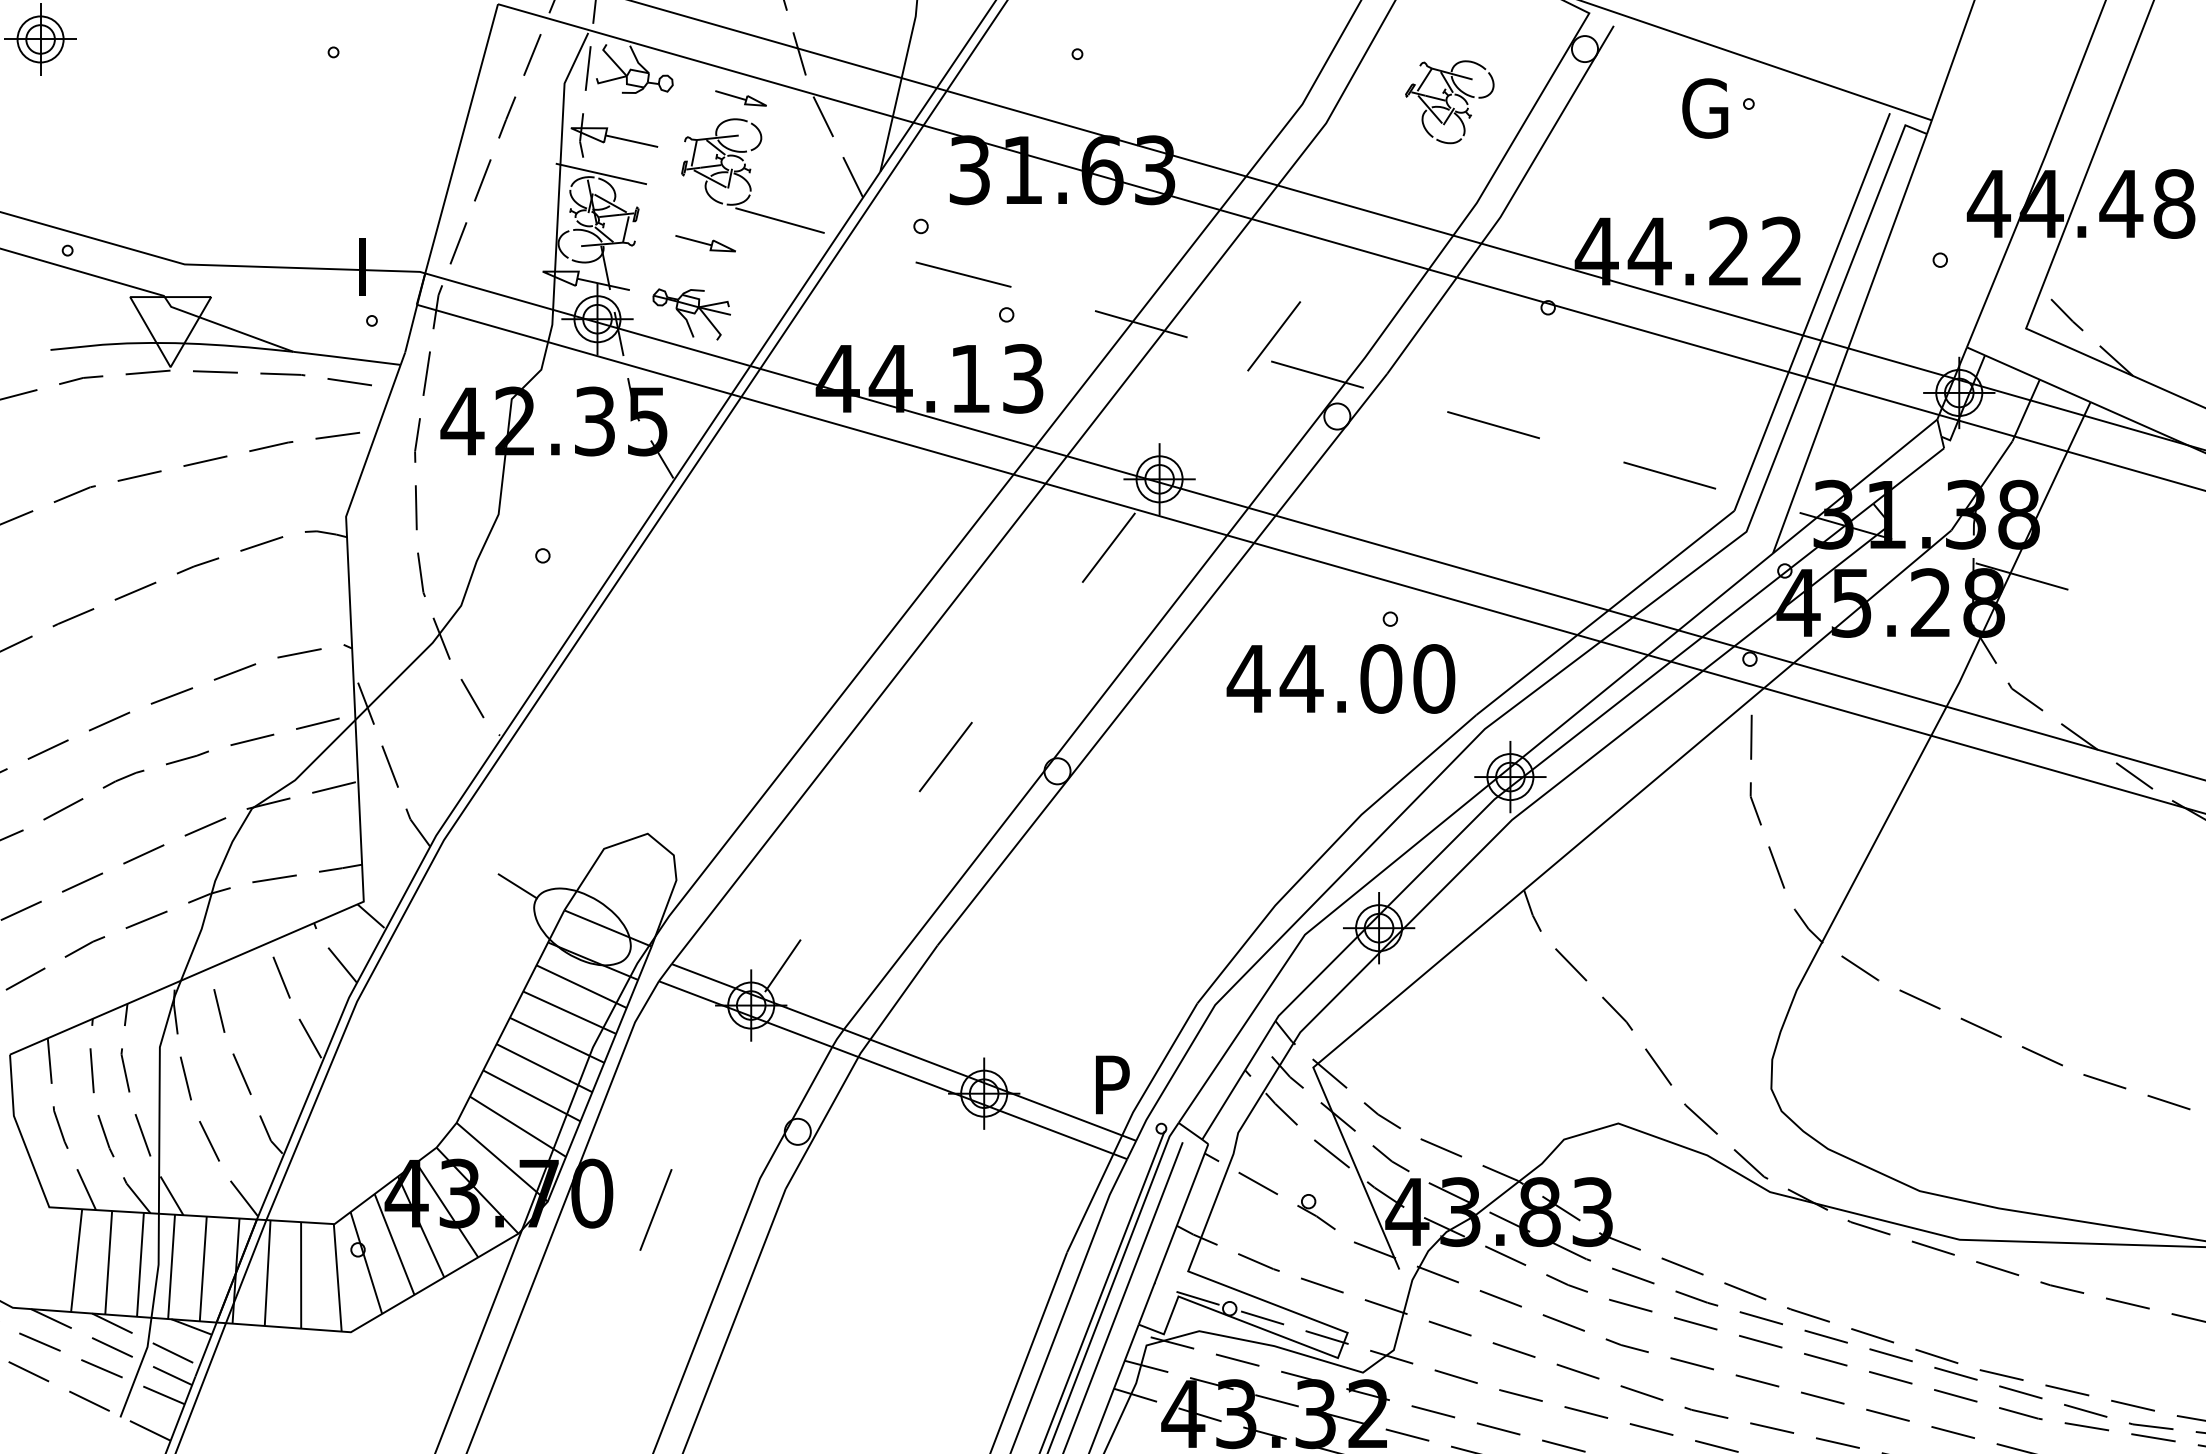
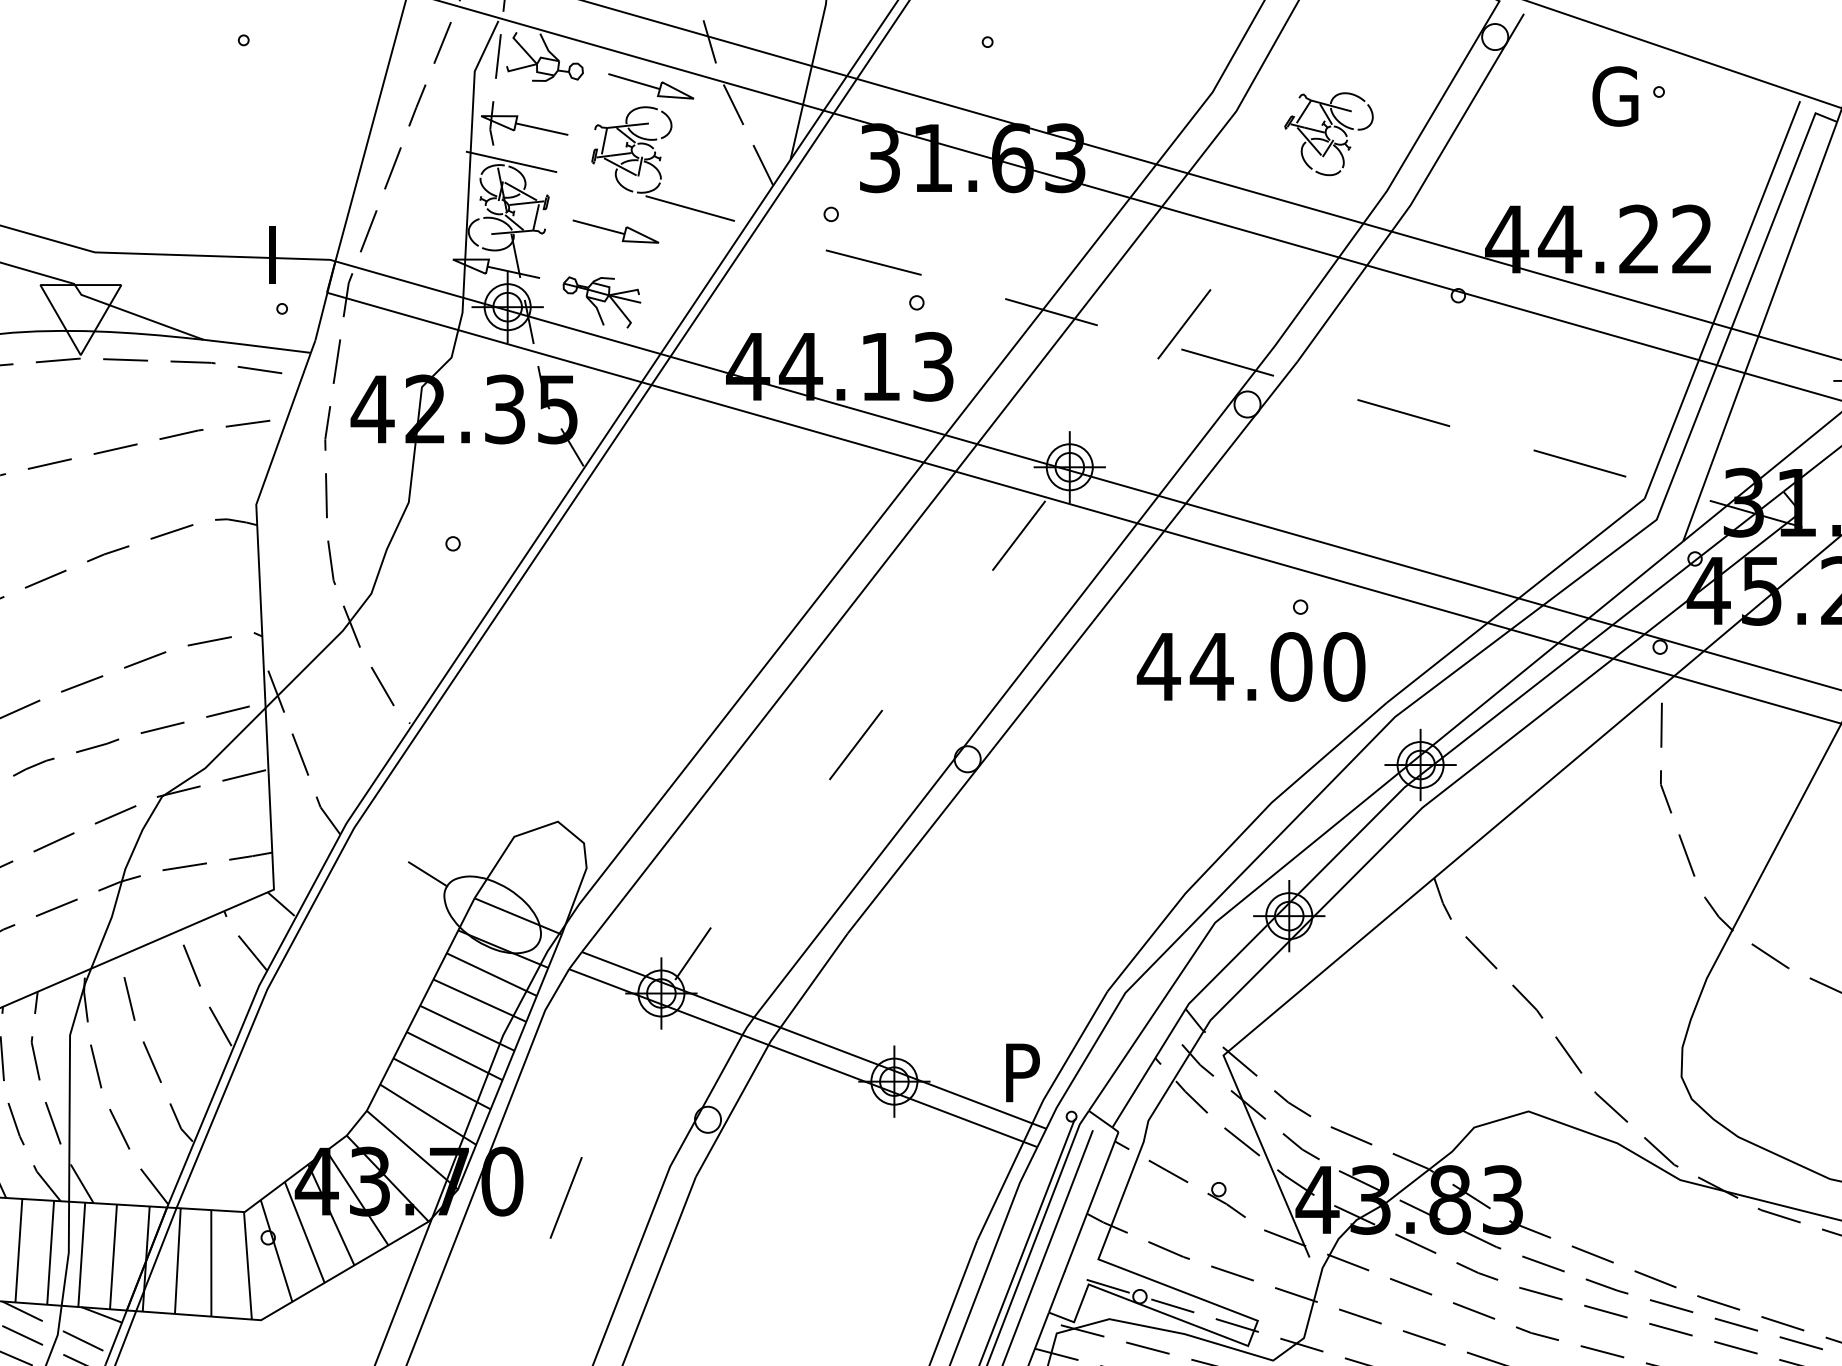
part: (740, 98) -> (650, 86), size x1.67
part: (1449, 102) -> (1328, 134), moved
part: (705, 243) -> (615, 231), size x1.43

